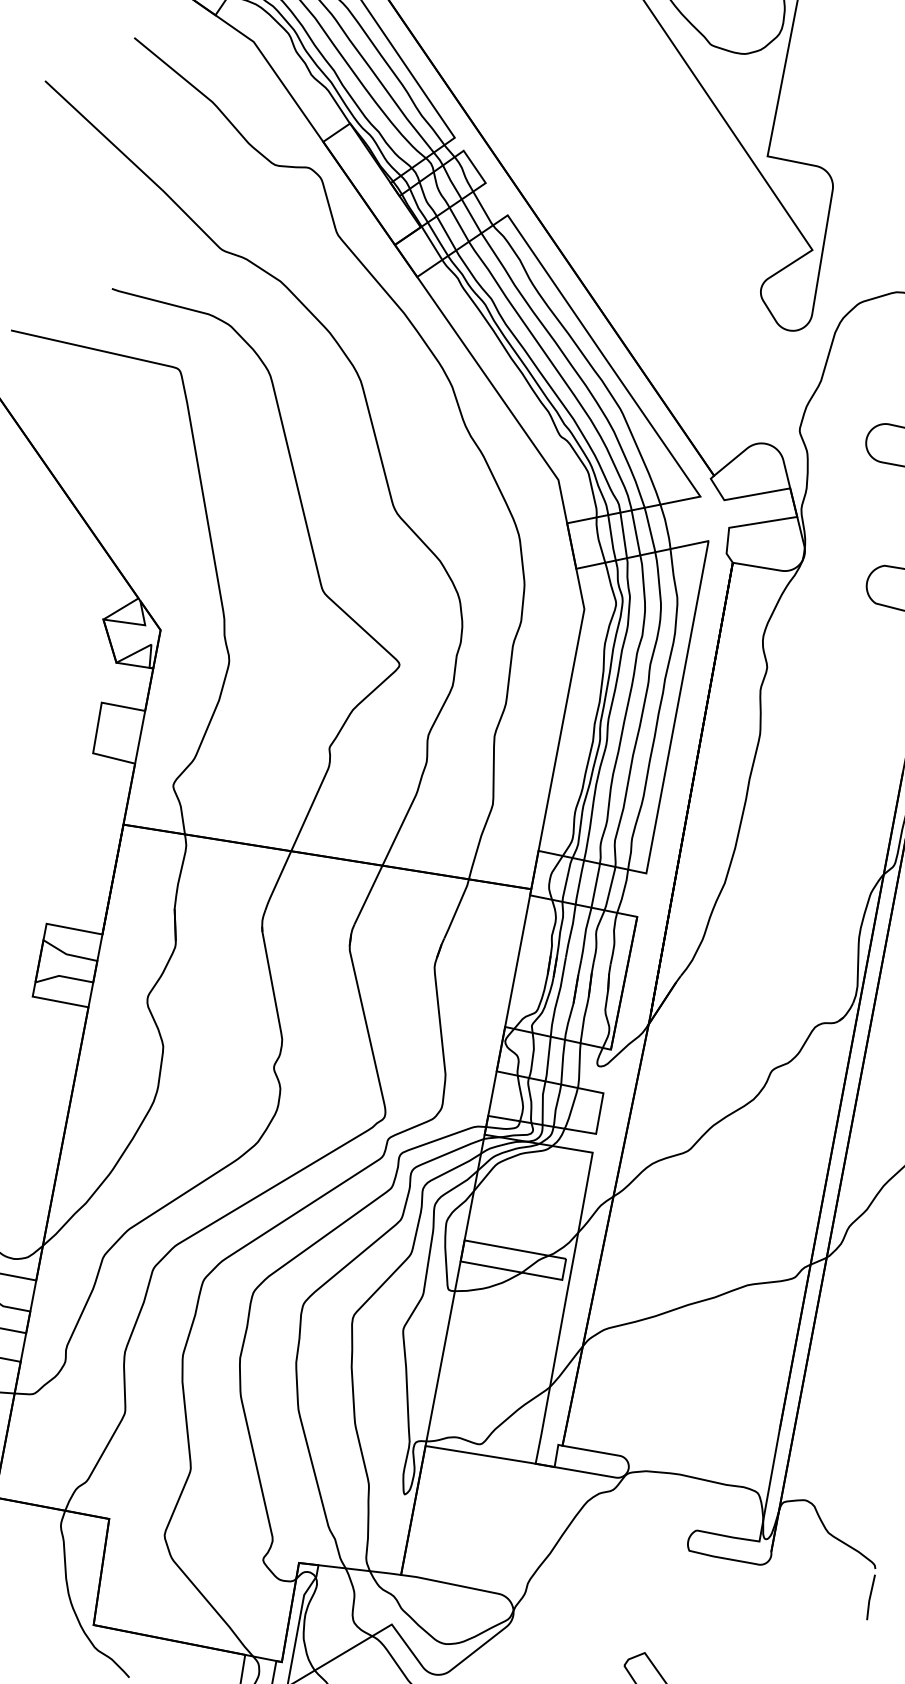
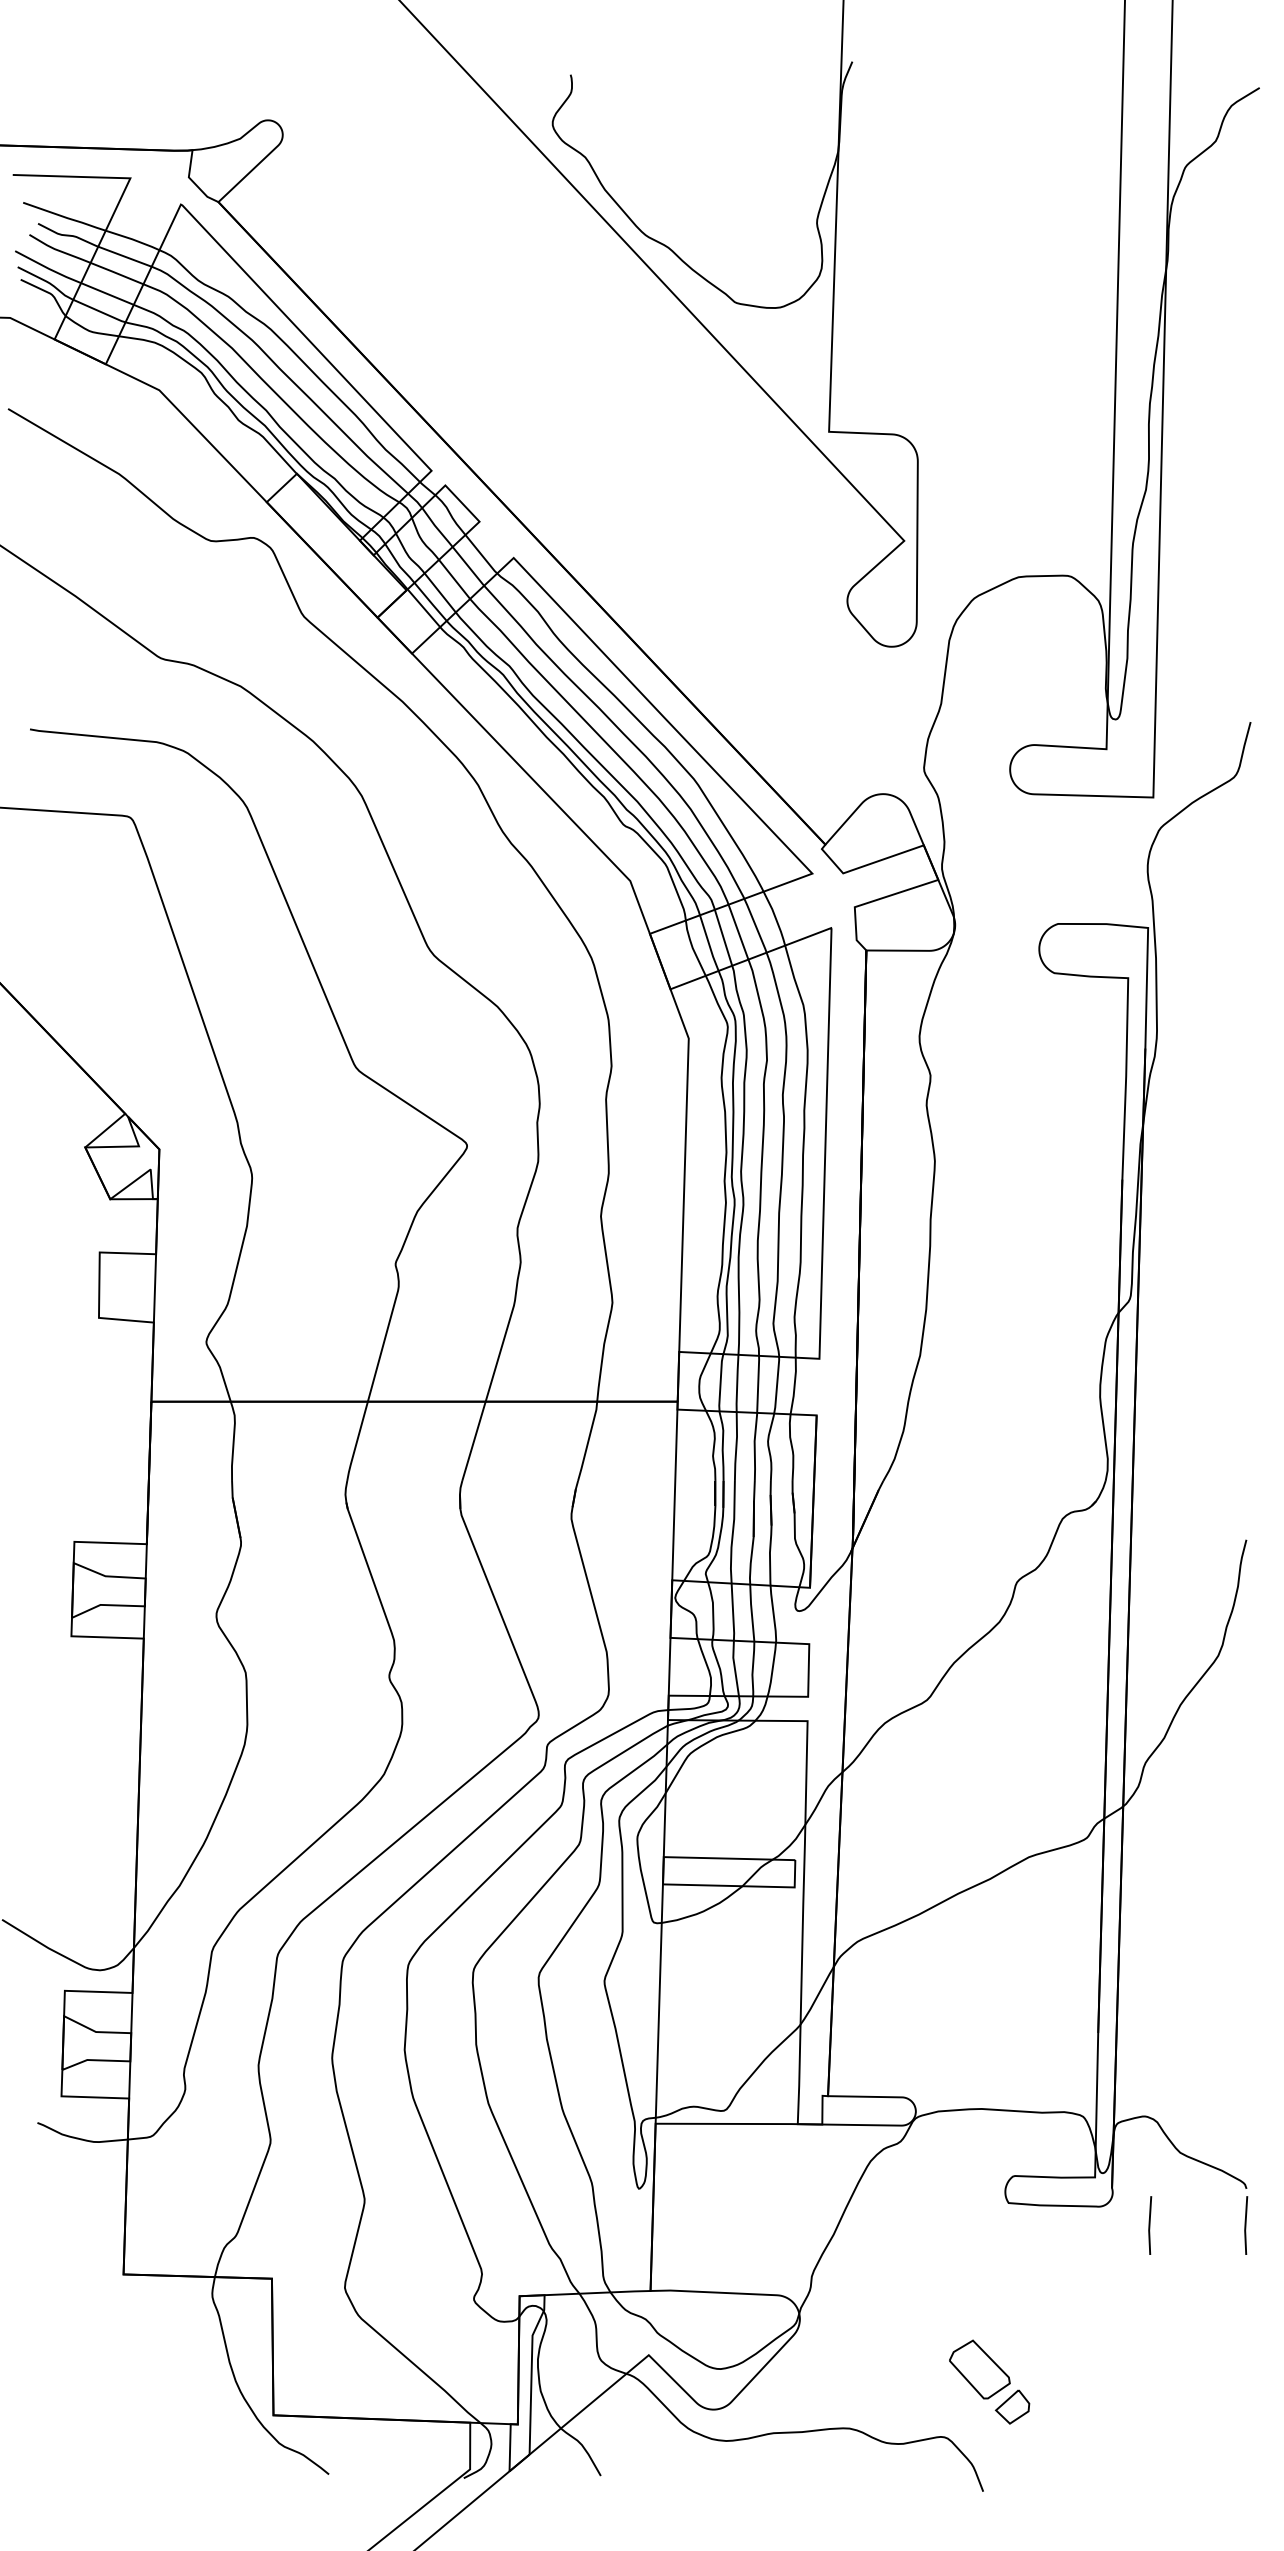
line: (796, 1585) -> (1150, 2225), added

